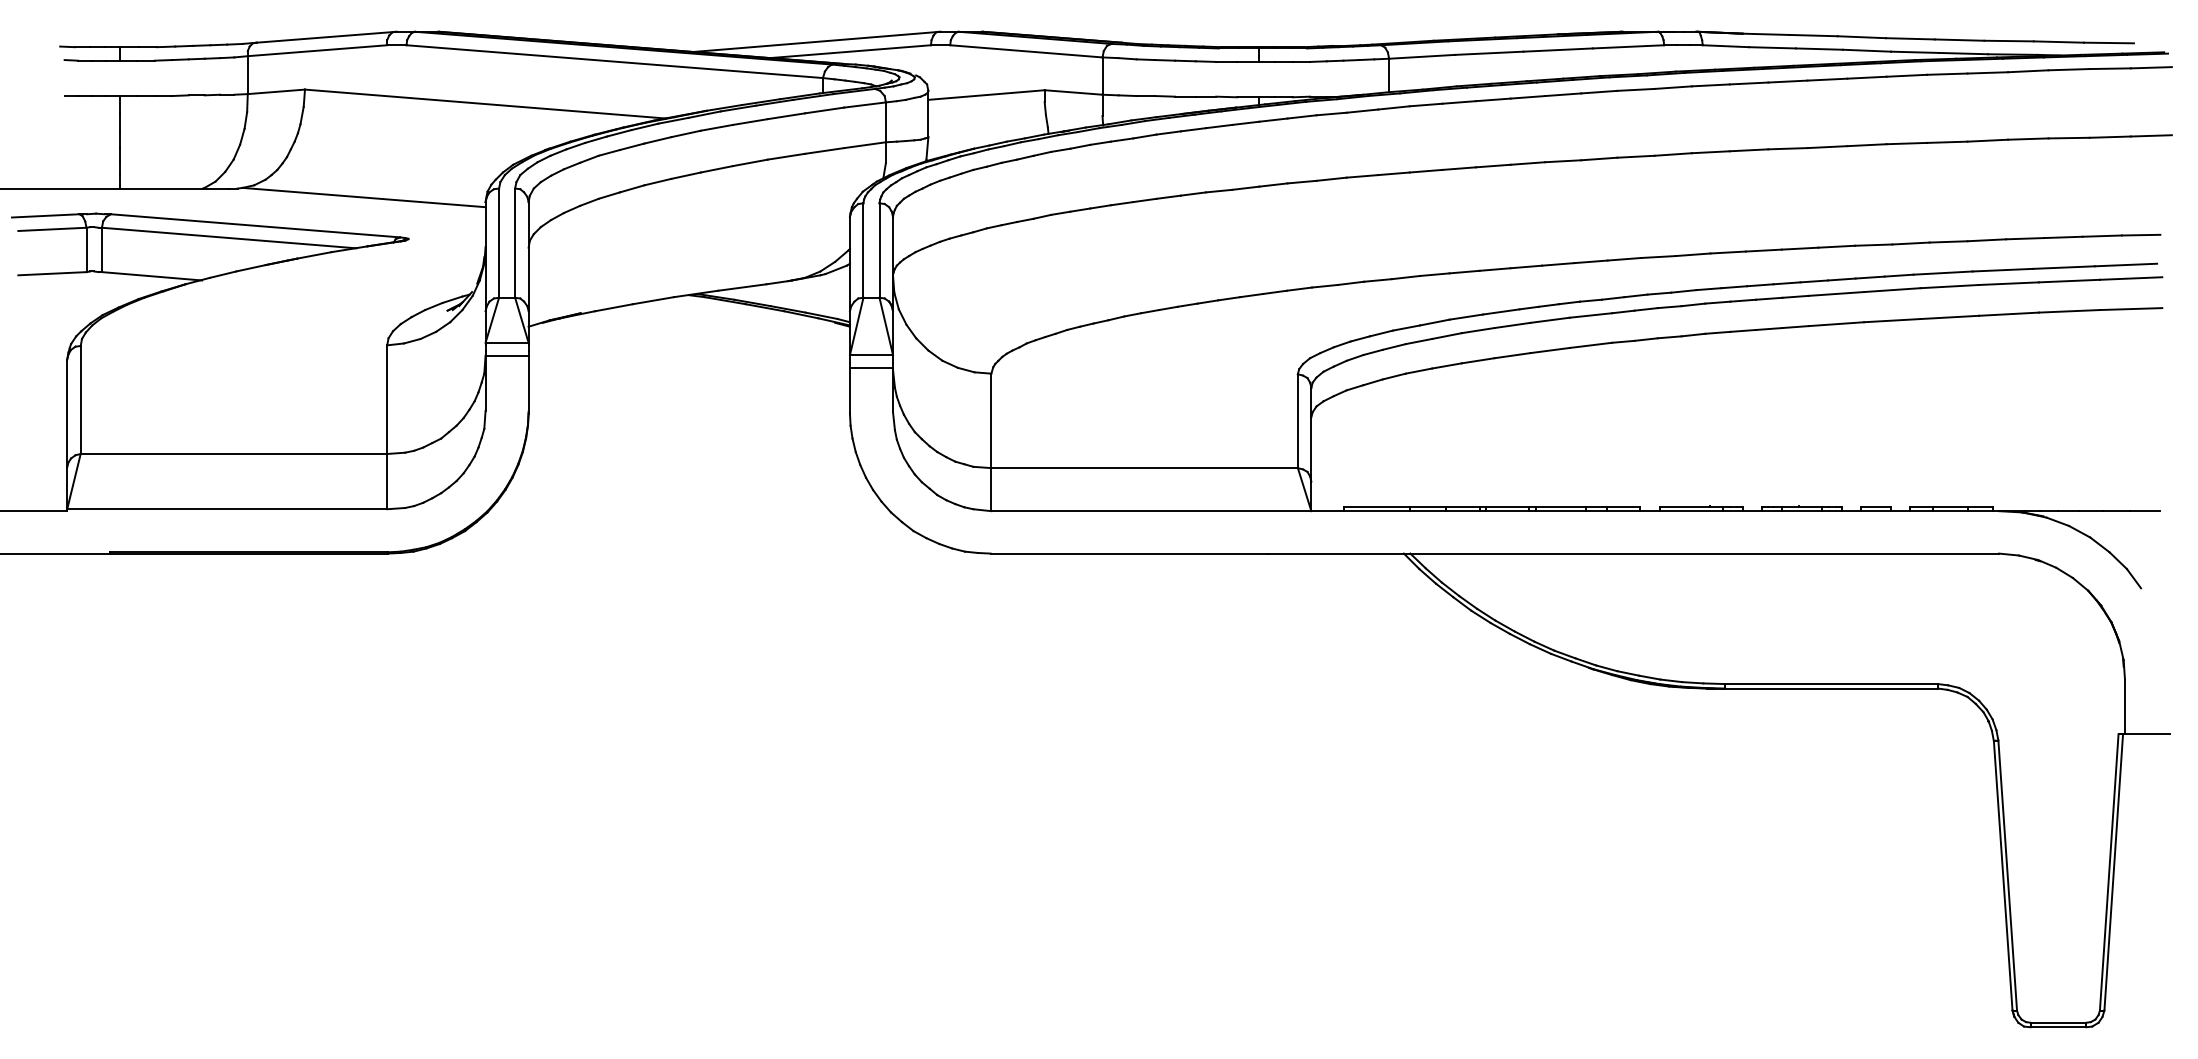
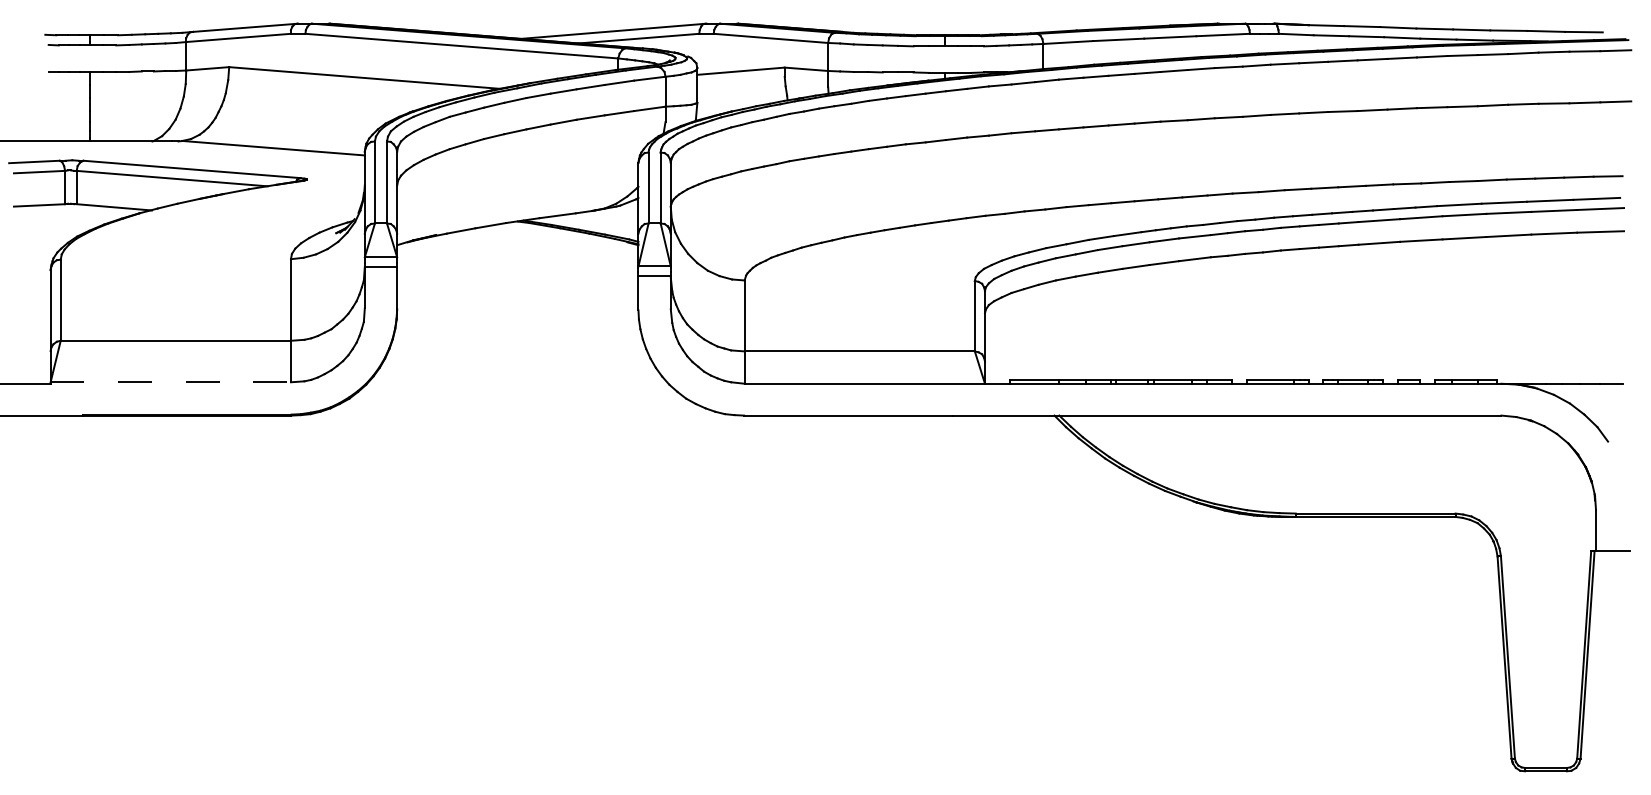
line: (227, 509) -> (171, 382), solid -> dashed

